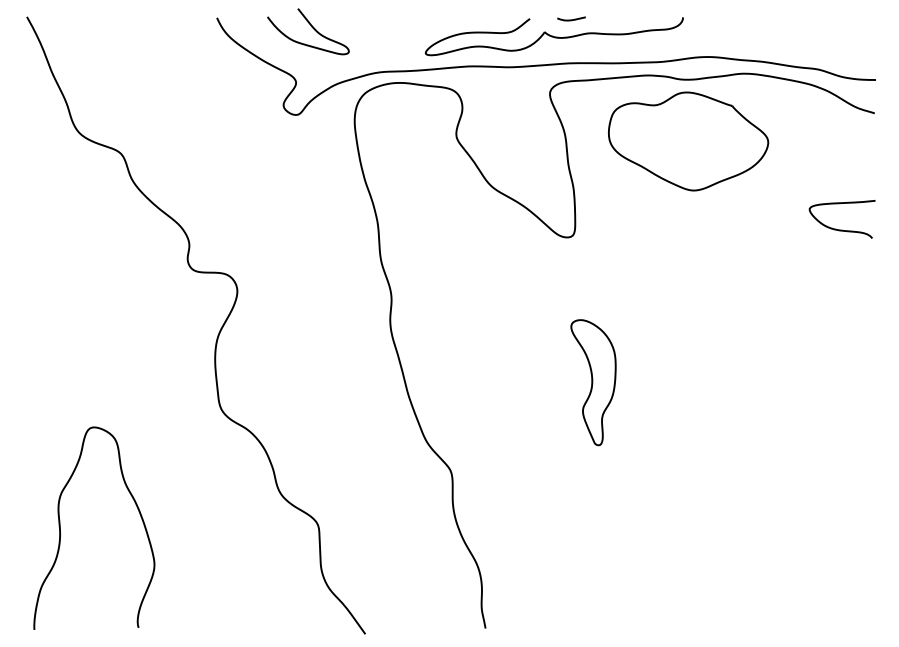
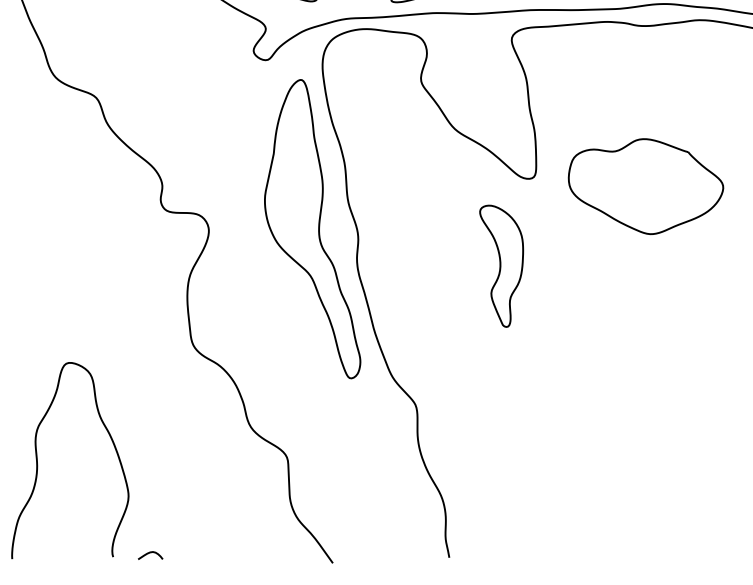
part: (688, 141) -> (645, 186), moved
part: (344, 289) -> (312, 229), added
part: (593, 382) -> (501, 266), moved
curve: (176, 624) -> (149, 553), added

